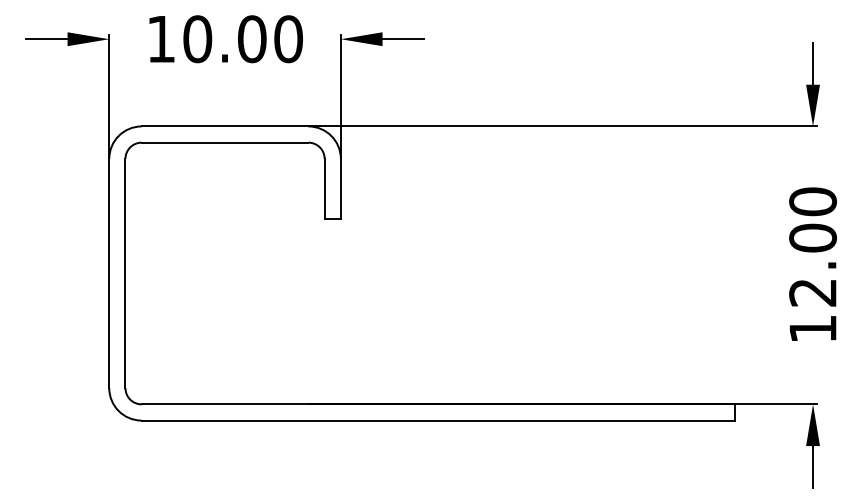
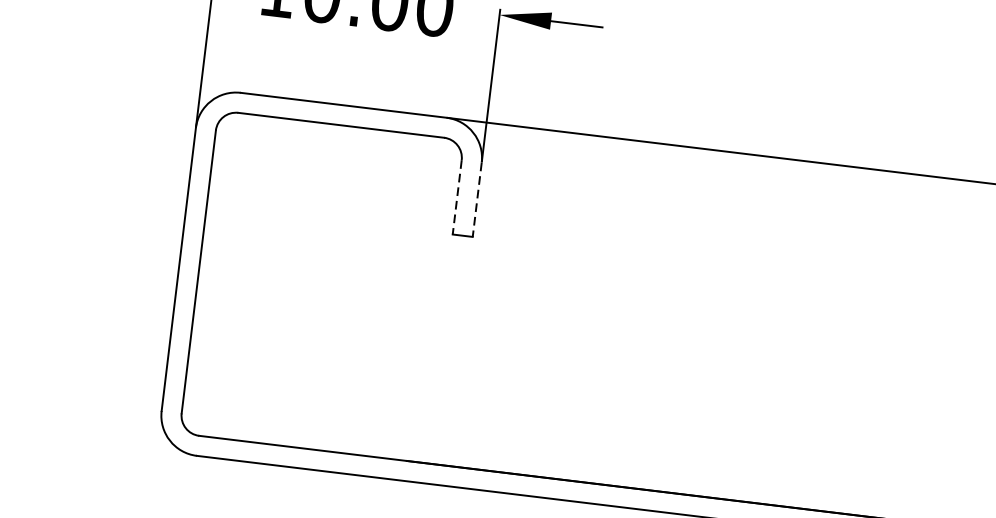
line: (324, 189) -> (456, 197), solid -> dashed
line: (340, 189) -> (476, 200), solid -> dashed

